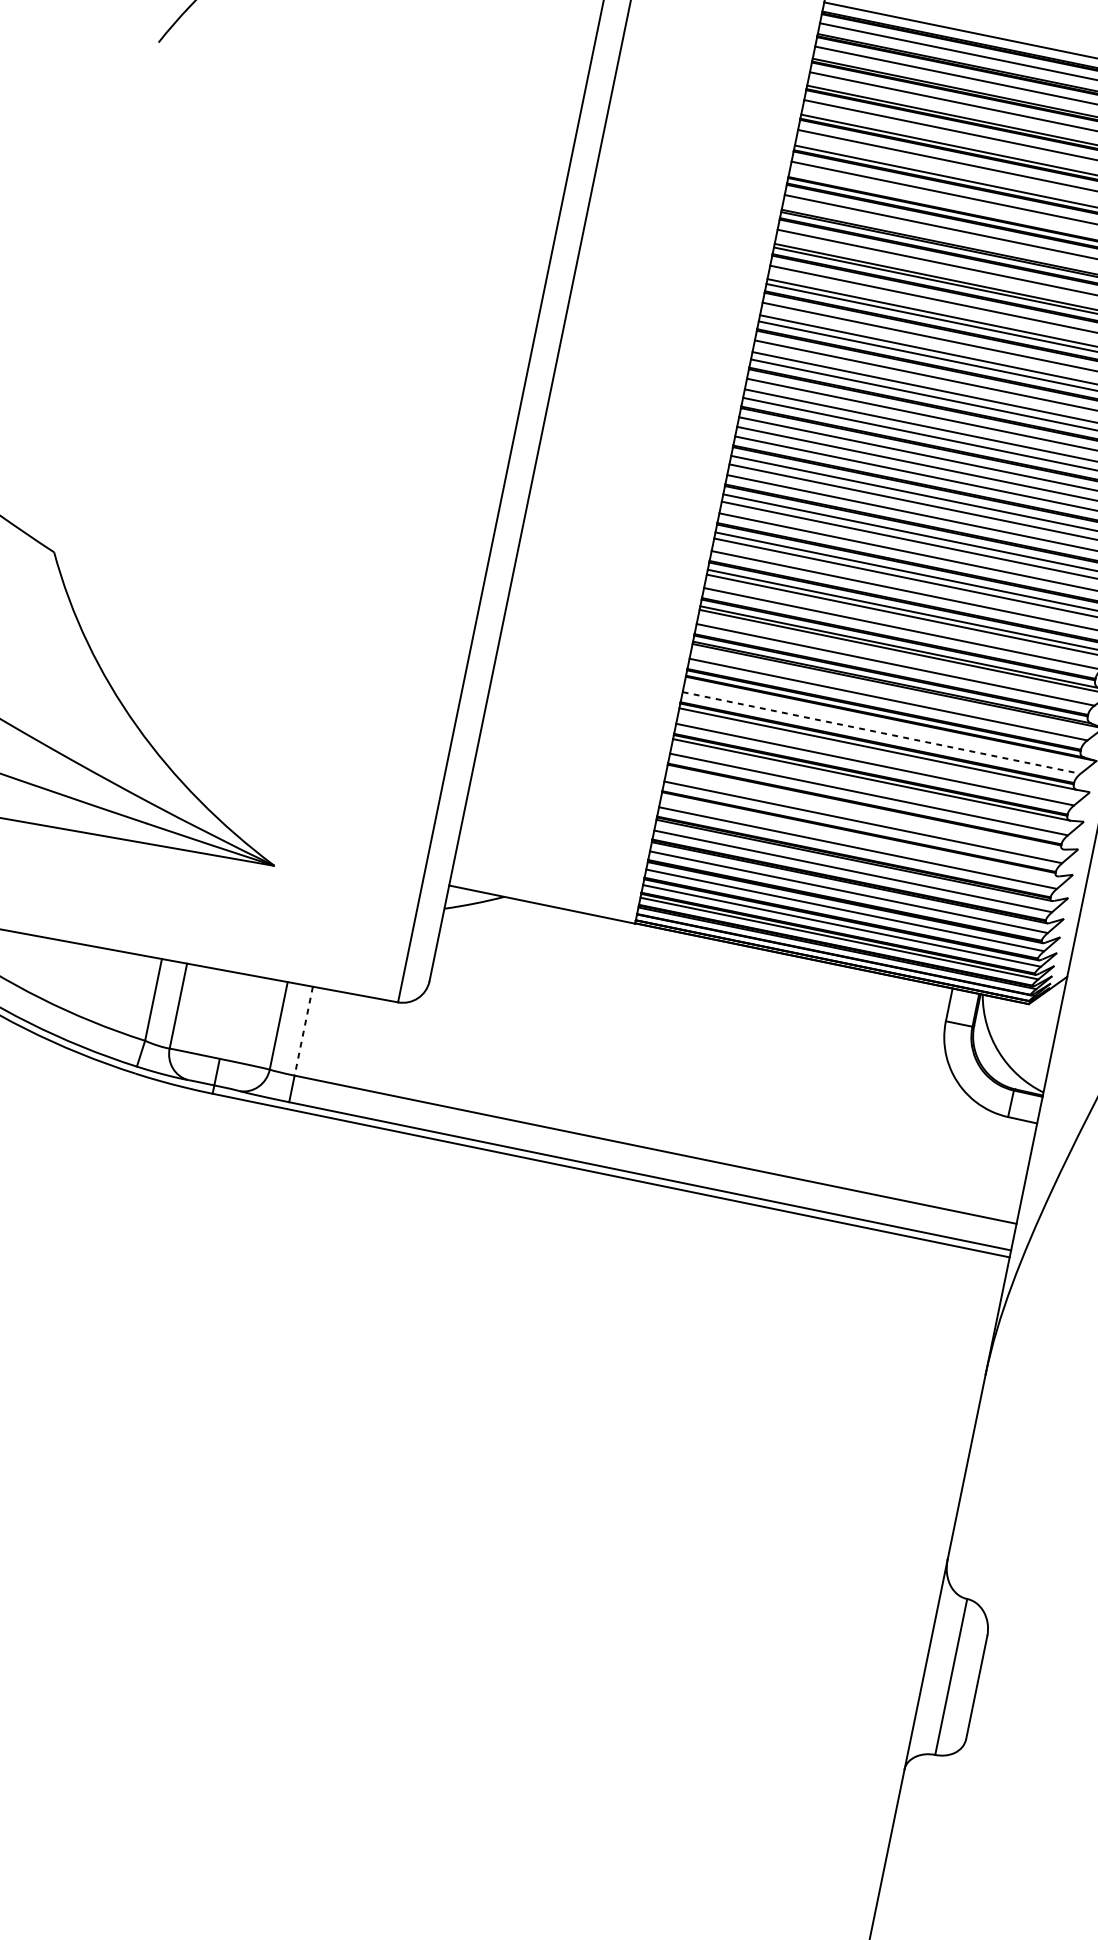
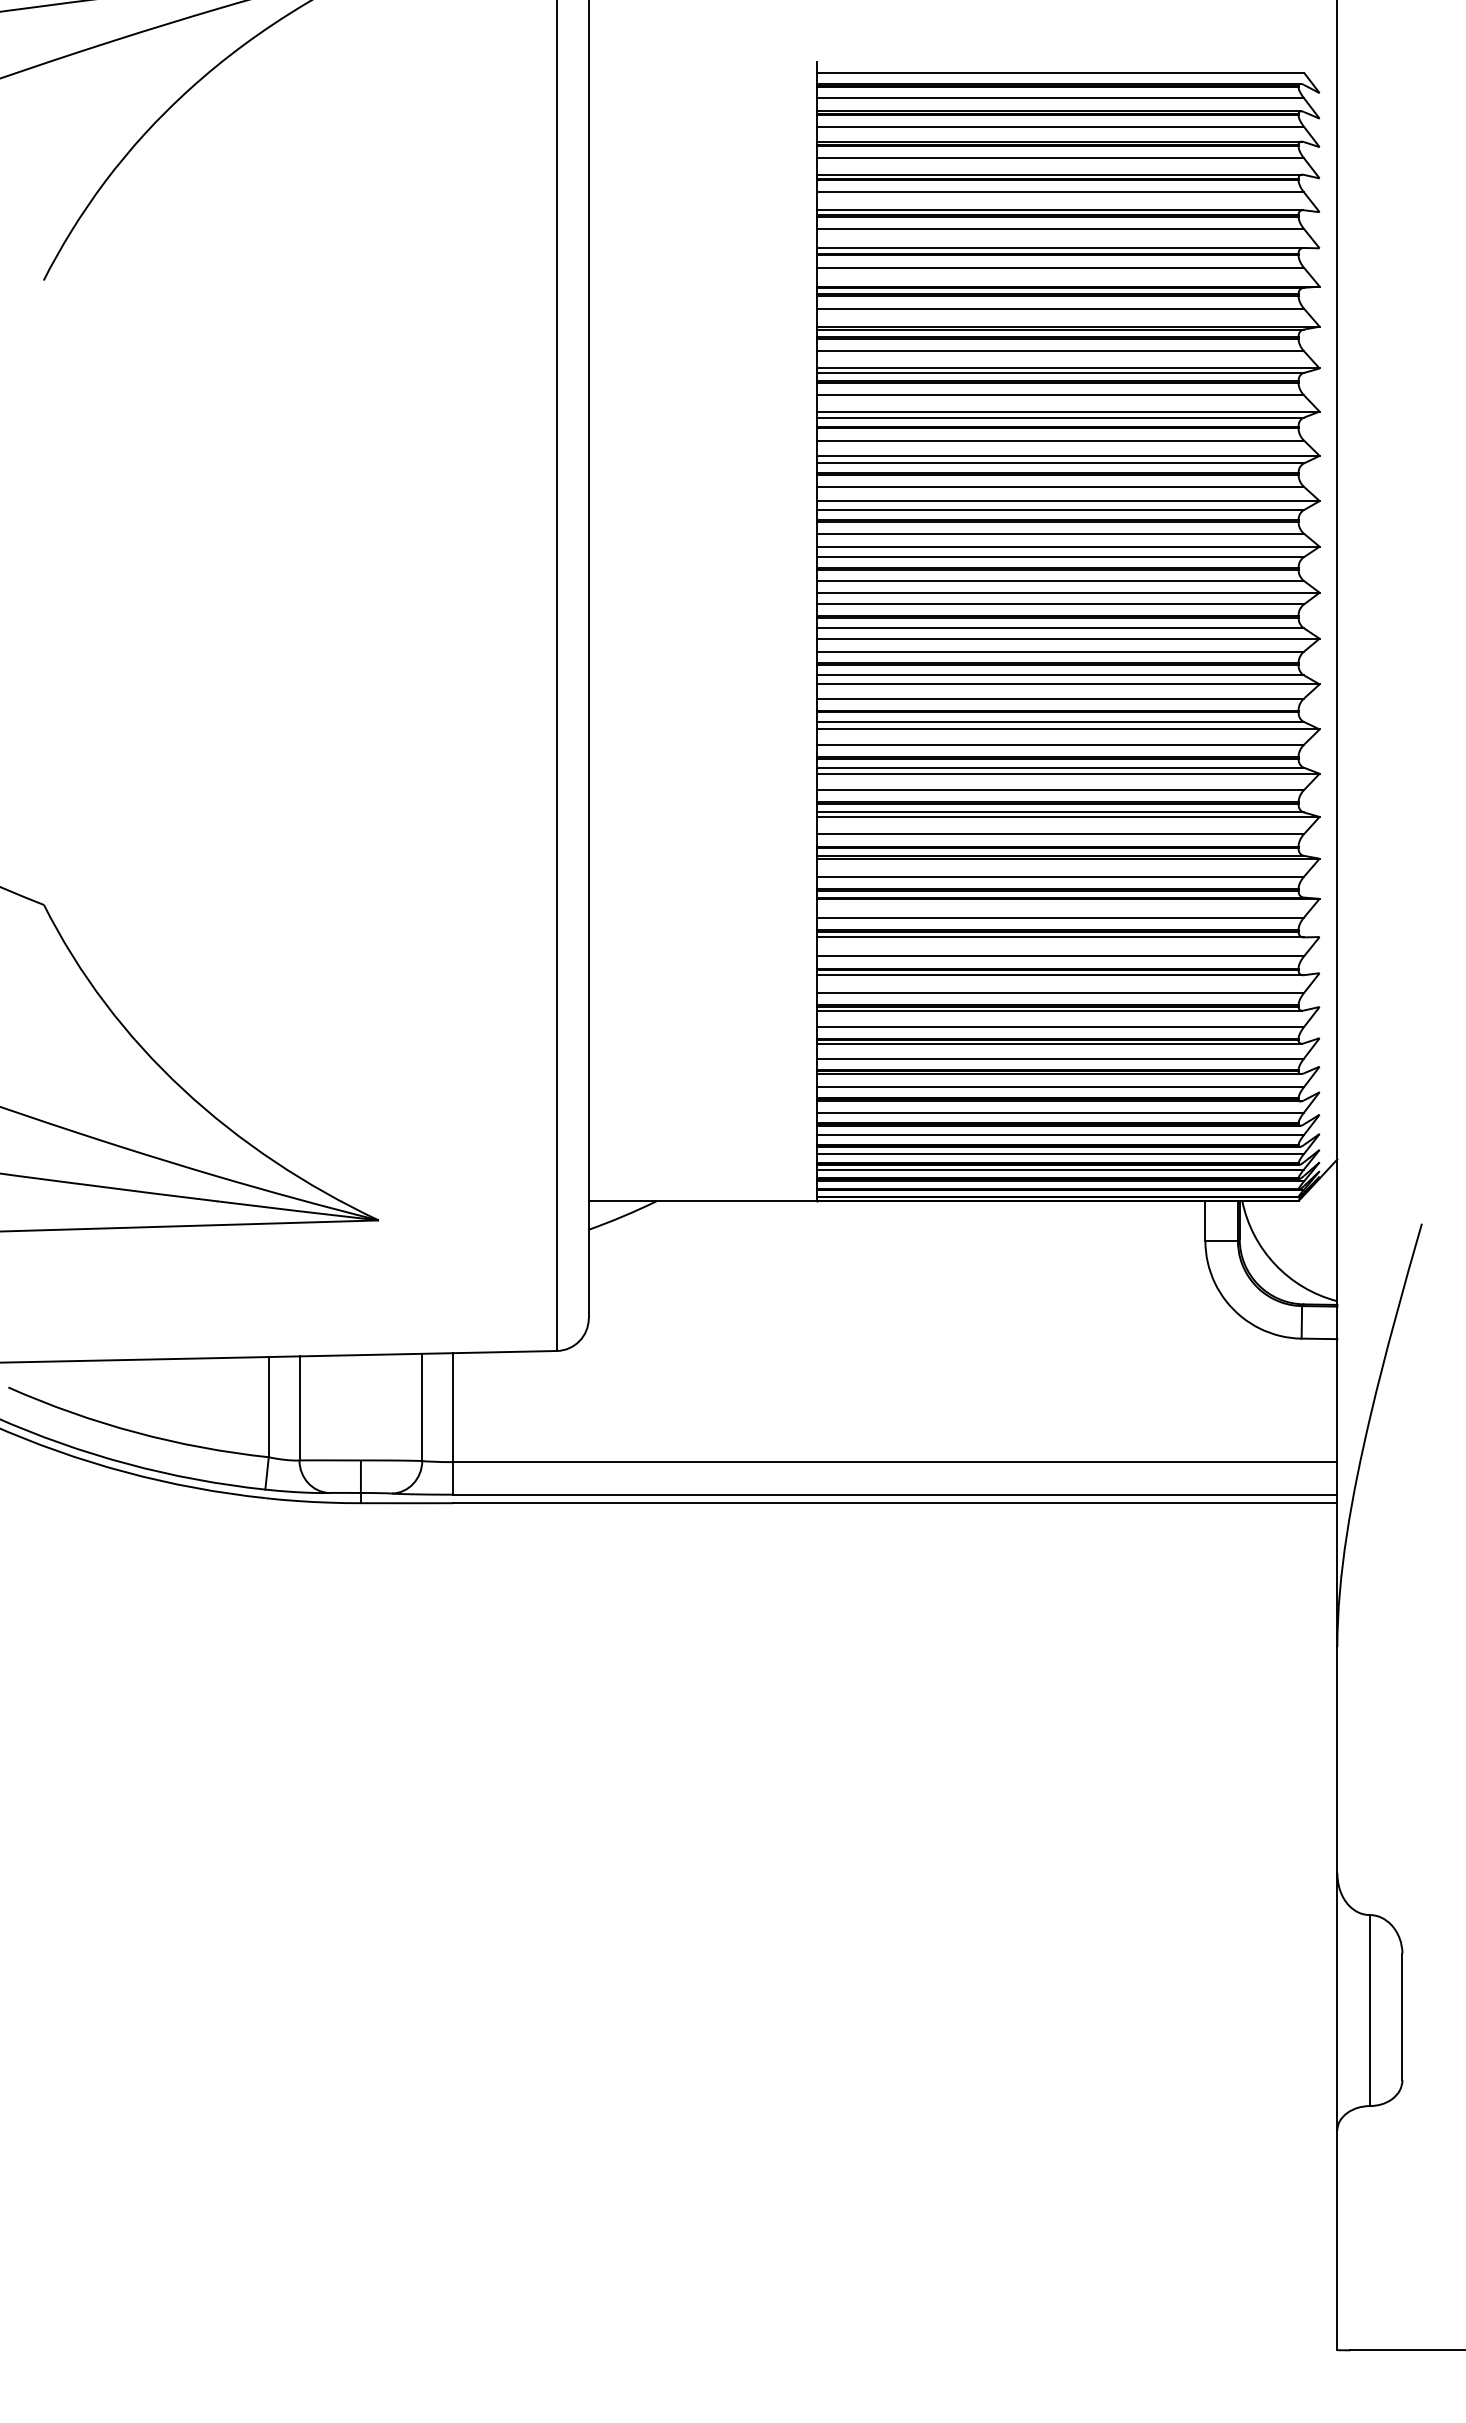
line: (881, 732) -> (1060, 917), dashed -> solid
line: (865, 808) -> (1059, 1010), added
line: (859, 835) -> (1058, 1043), added
line: (303, 1031) -> (452, 1408), dashed -> solid

